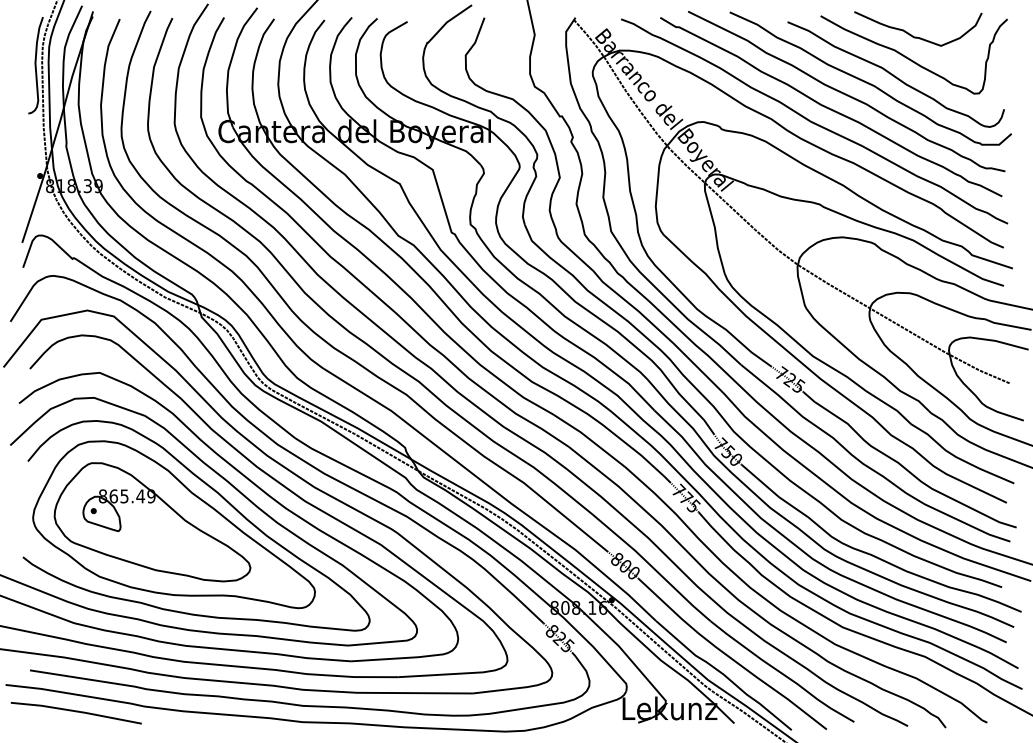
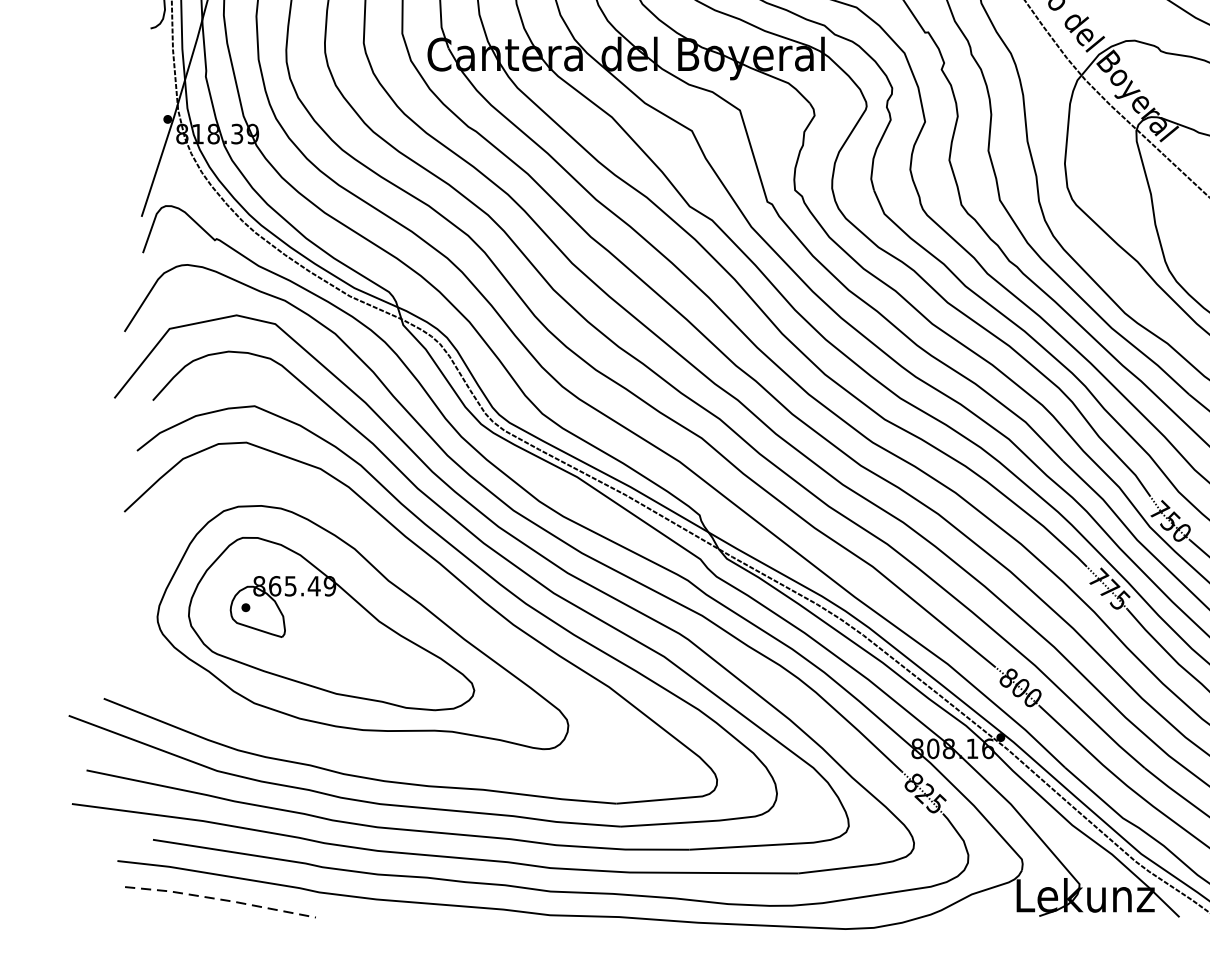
part: (222, 498) -> (433, 589), removed
line: (76, 711) -> (220, 899), solid -> dashed

